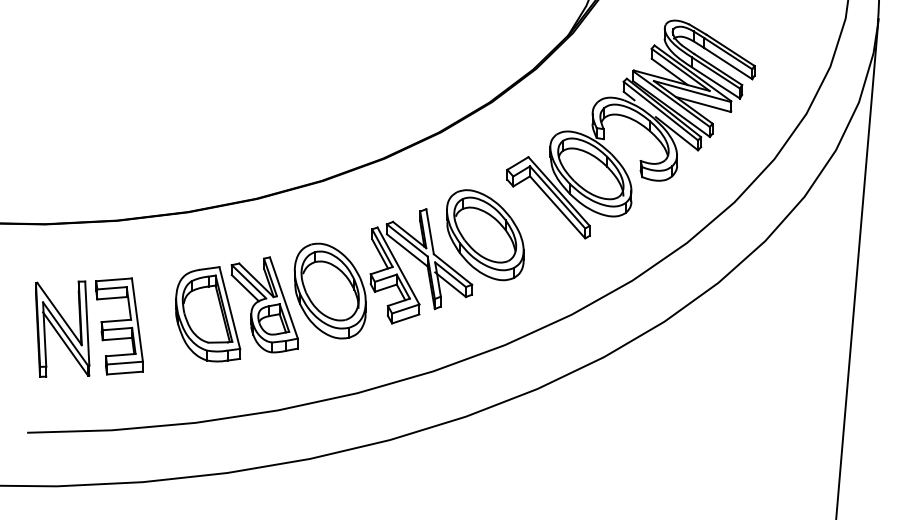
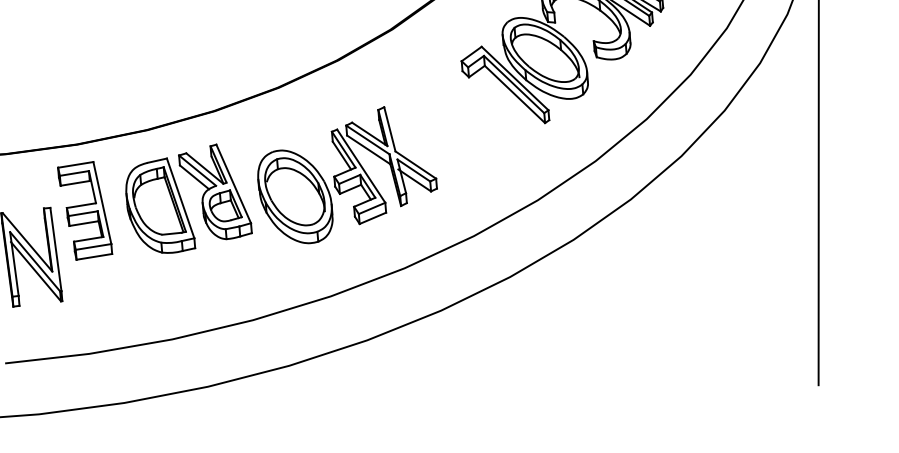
part: (485, 235) -> (445, 128), removed
part: (236, 309) -> (187, 199), moved
part: (119, 326) -> (85, 210), moved

